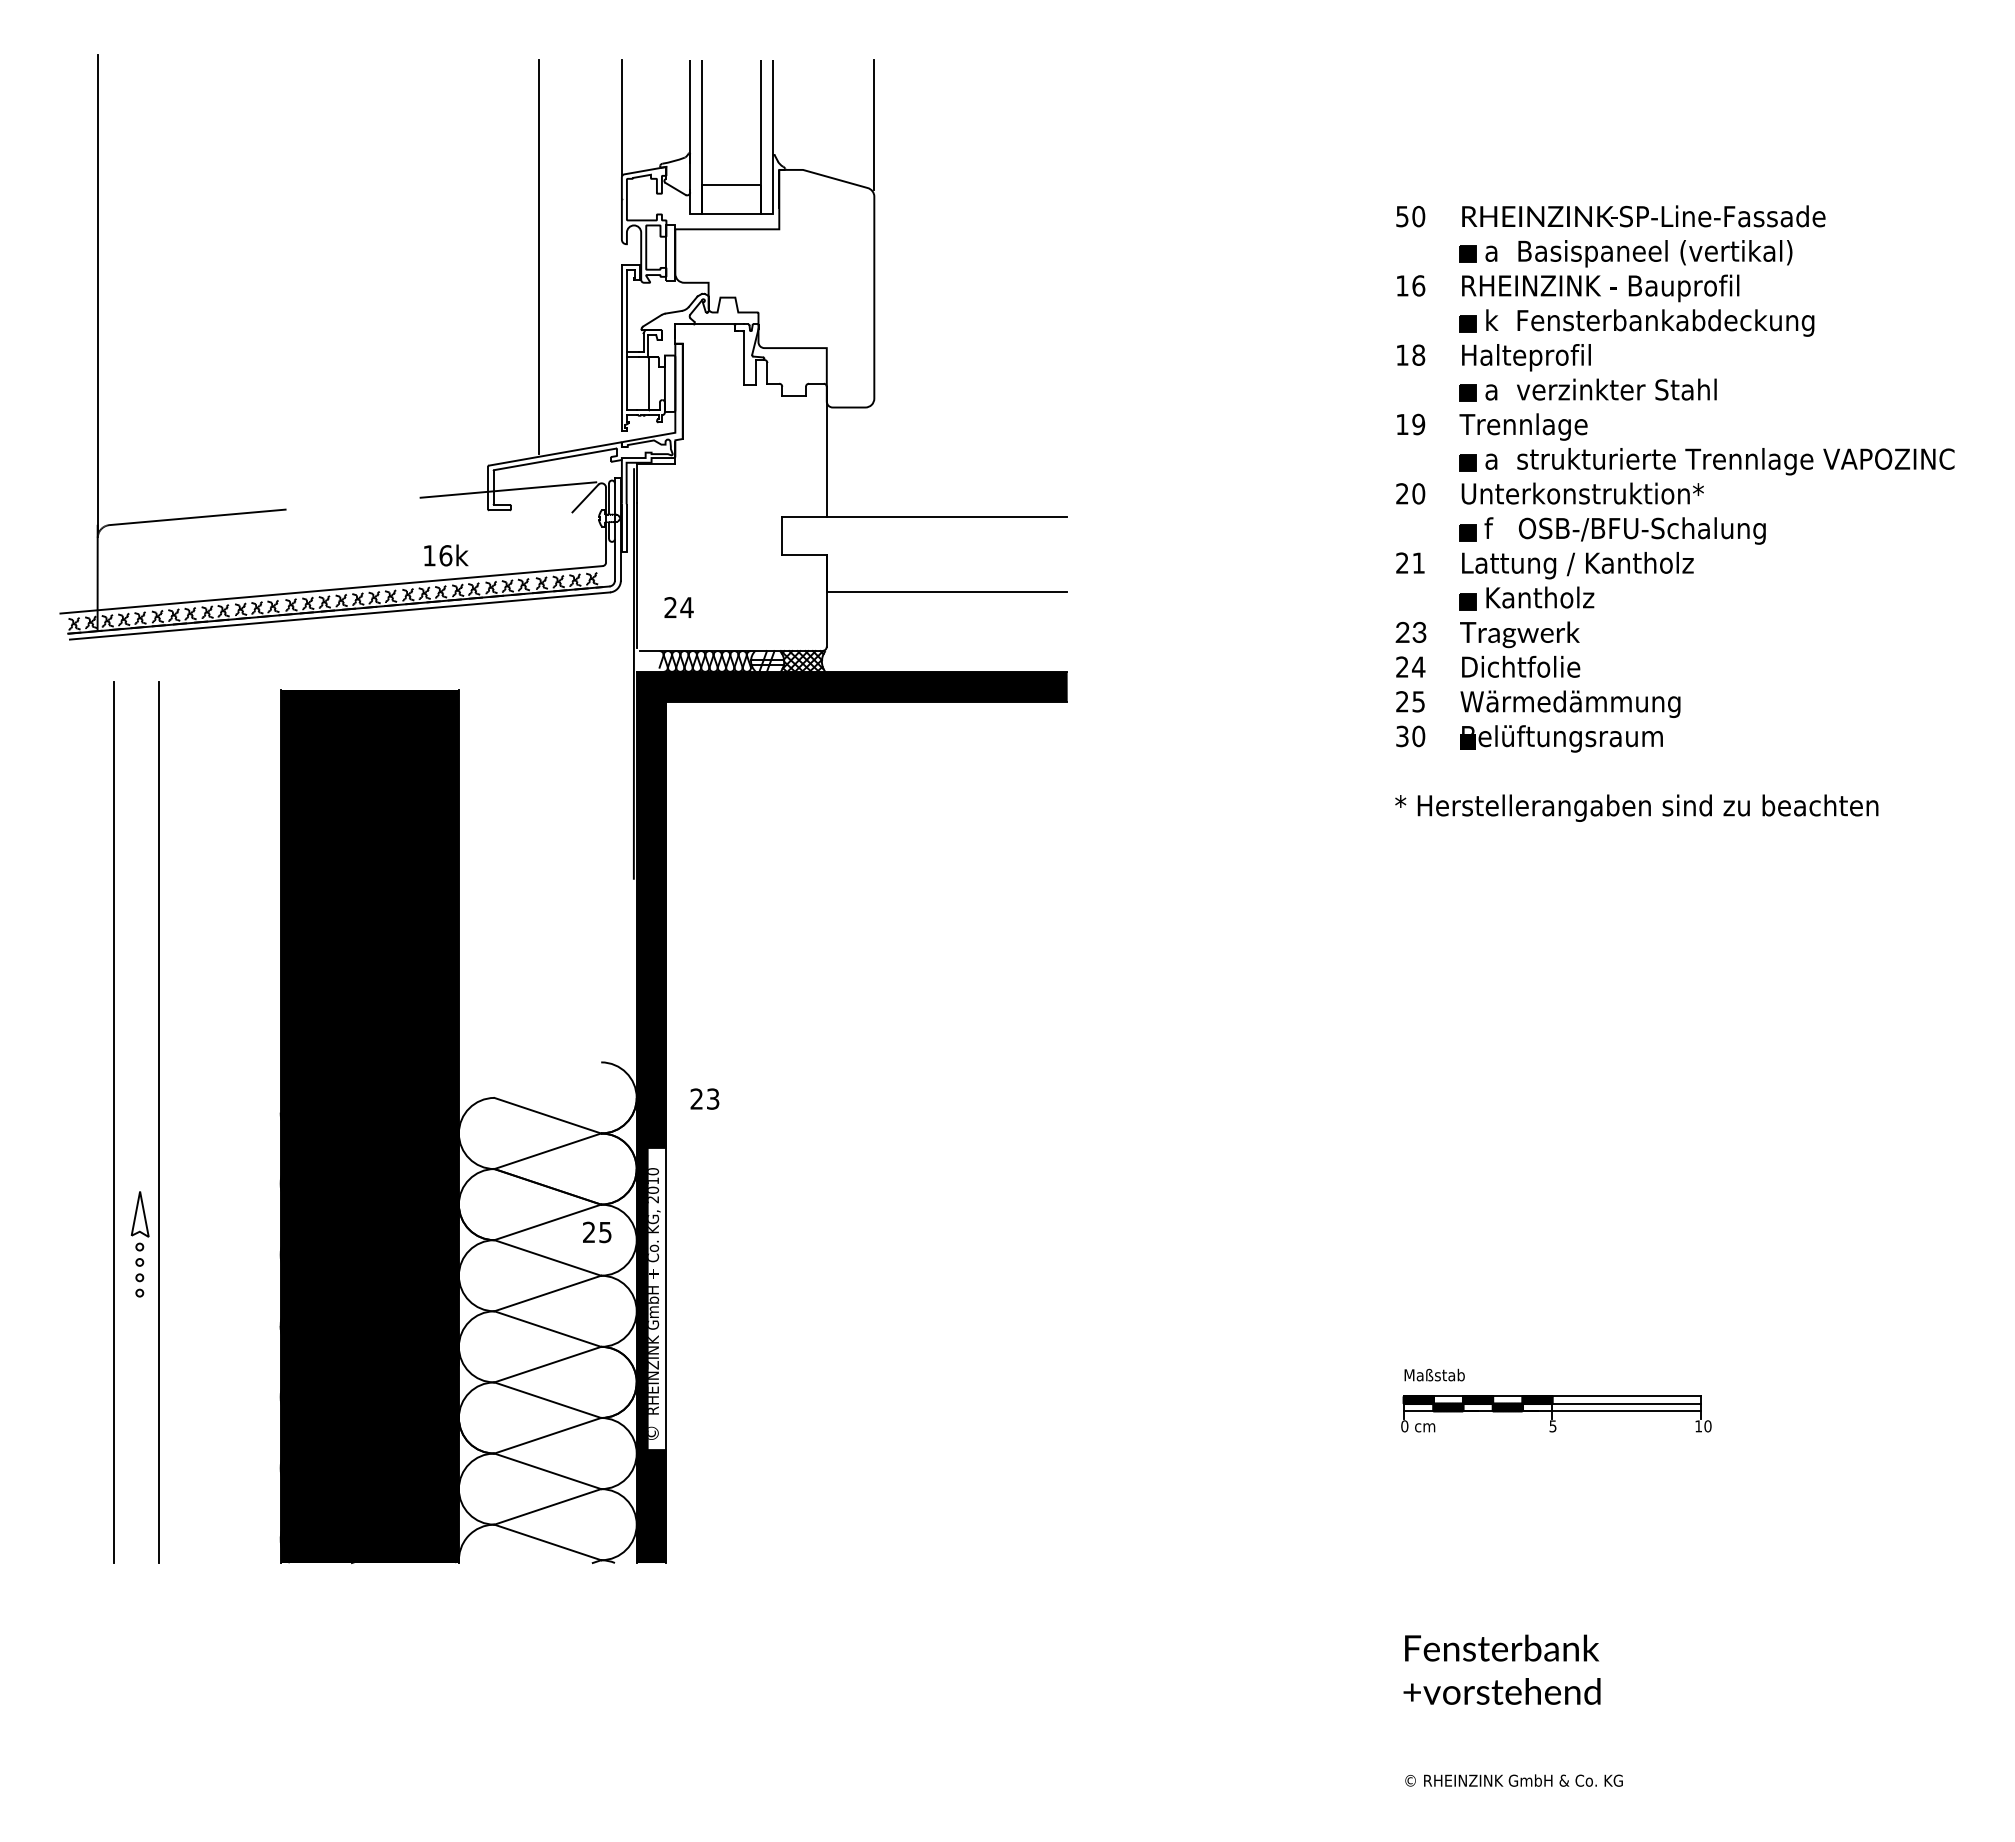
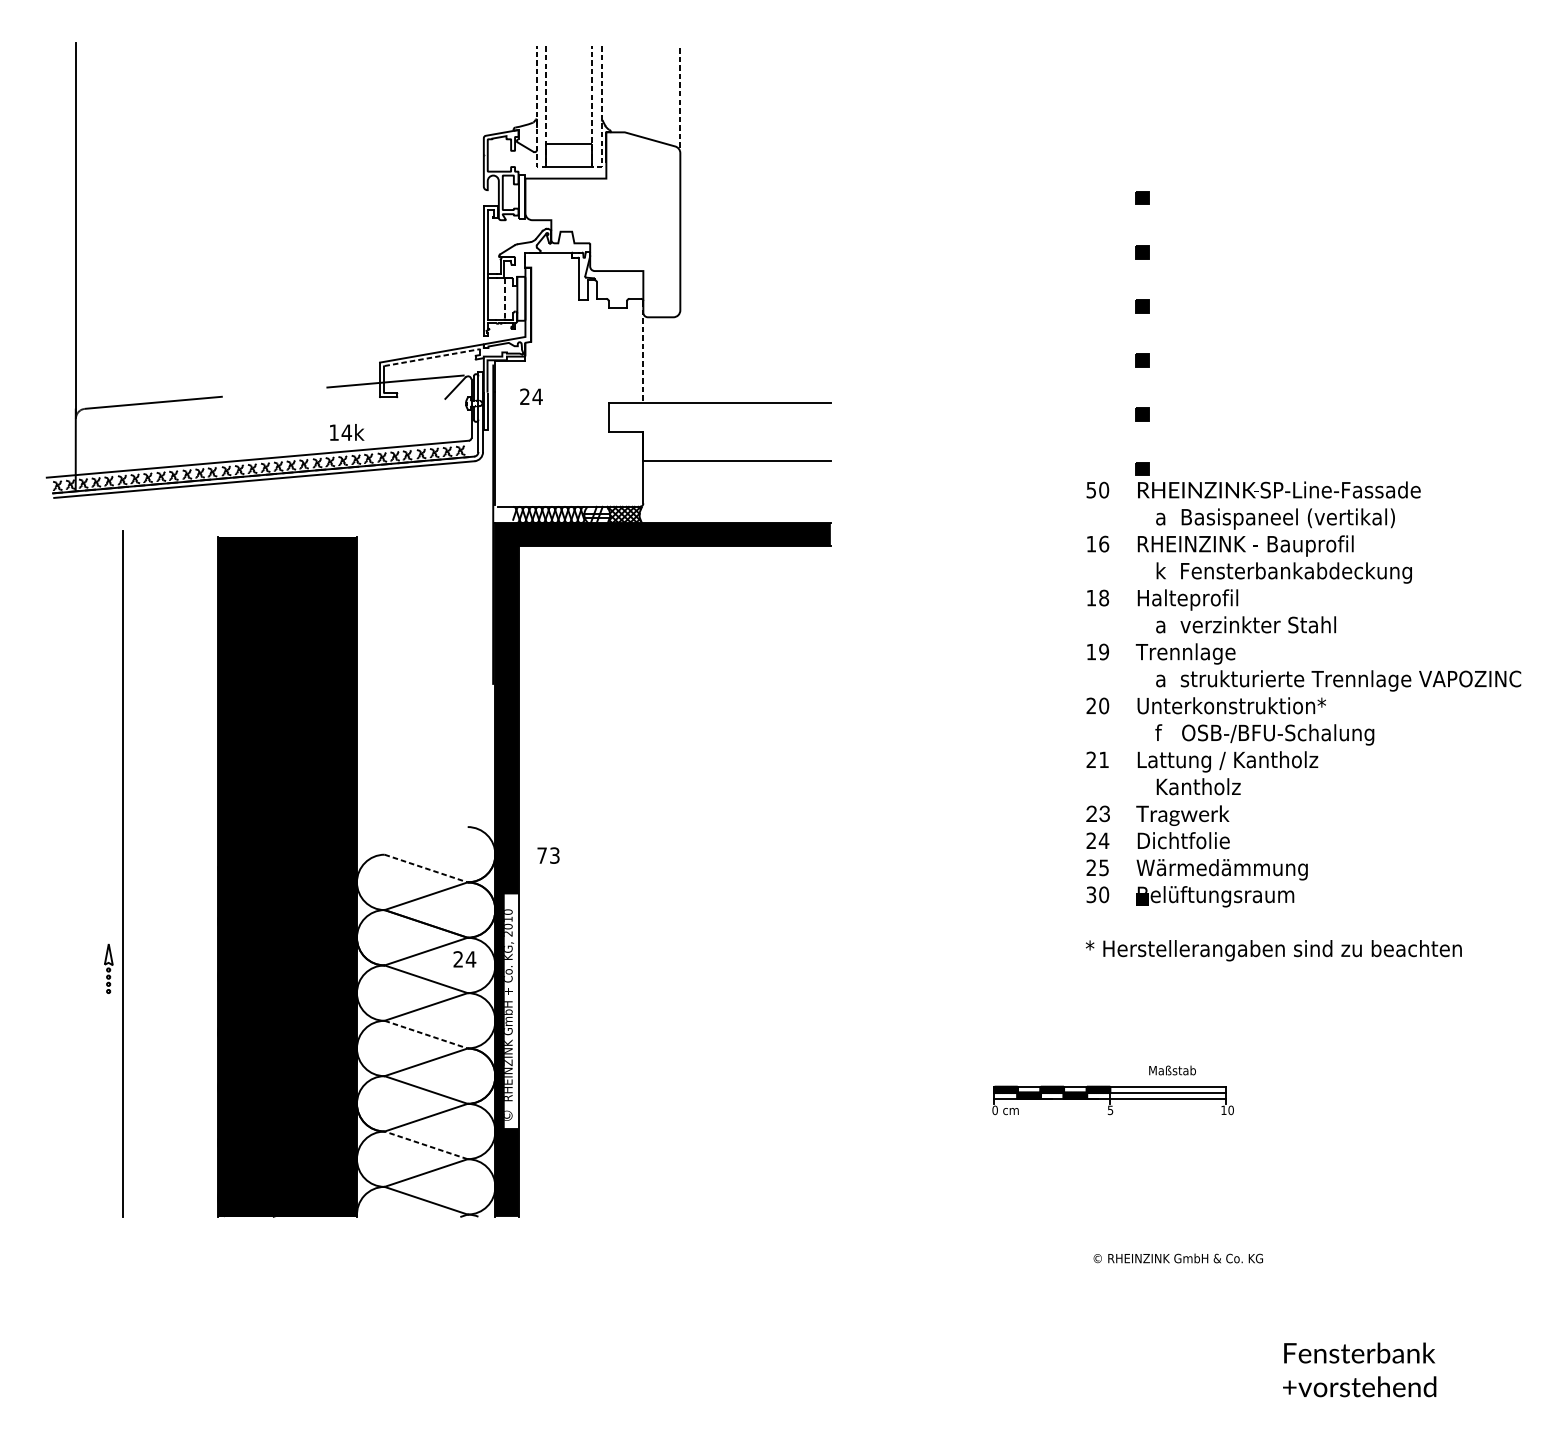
line: (621, 116) -> (483, 90), removed
line: (874, 124) -> (680, 97), solid -> dashed
line: (696, 214) -> (541, 167), solid -> dashed
line: (767, 214) -> (597, 167), solid -> dashed
line: (538, 256) -> (418, 199), removed
line: (648, 383) -> (504, 298), solid -> dashed
line: (826, 452) -> (643, 352), solid -> dashed
line: (555, 459) -> (432, 357), solid -> dashed
text: (1674, 513) -> (1303, 721), moved
text: (445, 555) -> (346, 432), 16k -> 14k
text: (678, 607) -> (531, 396), moved
text: (696, 1098) -> (541, 855), 23 -> 73
line: (548, 1115) -> (426, 868), solid -> dashed
line: (114, 1122) -> (88, 873), removed
text: (605, 1232) -> (471, 959), 25 -> 24
part: (139, 1244) -> (108, 968), size x0.6
line: (548, 1329) -> (426, 1034), solid -> dashed
text: (1434, 1374) -> (1172, 1070), moved
part: (1556, 1413) -> (1113, 1100), moved
line: (547, 1471) -> (425, 1145), solid -> dashed
text: (1501, 1669) -> (1359, 1369), moved
text: (1513, 1780) -> (1177, 1258), moved

